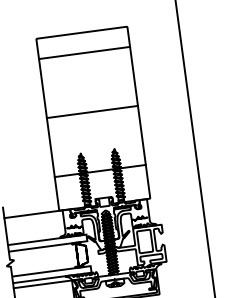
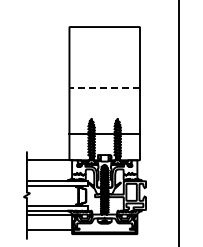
line: (84, 52) -> (104, 42), removed
line: (92, 112) -> (104, 88), solid -> dashed

